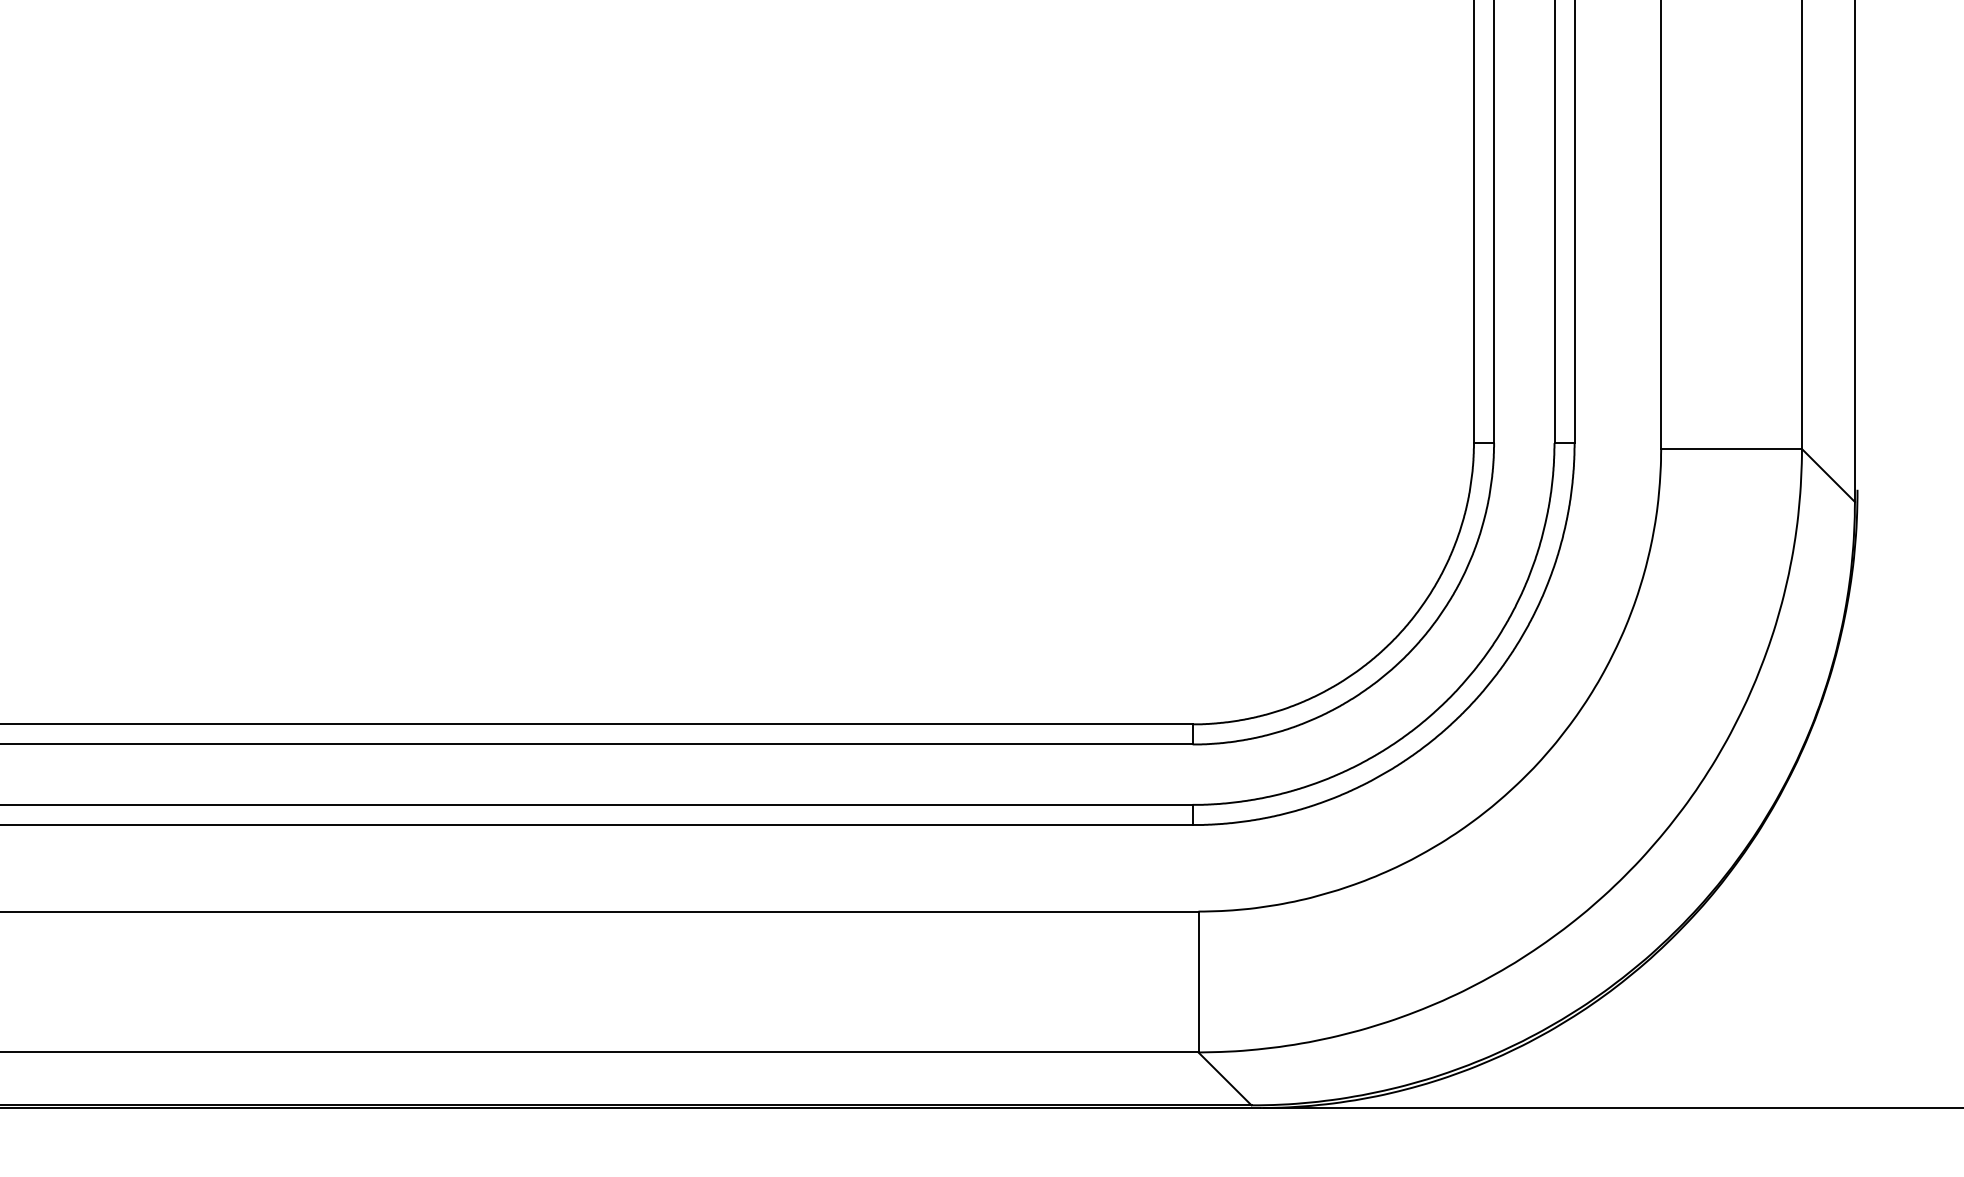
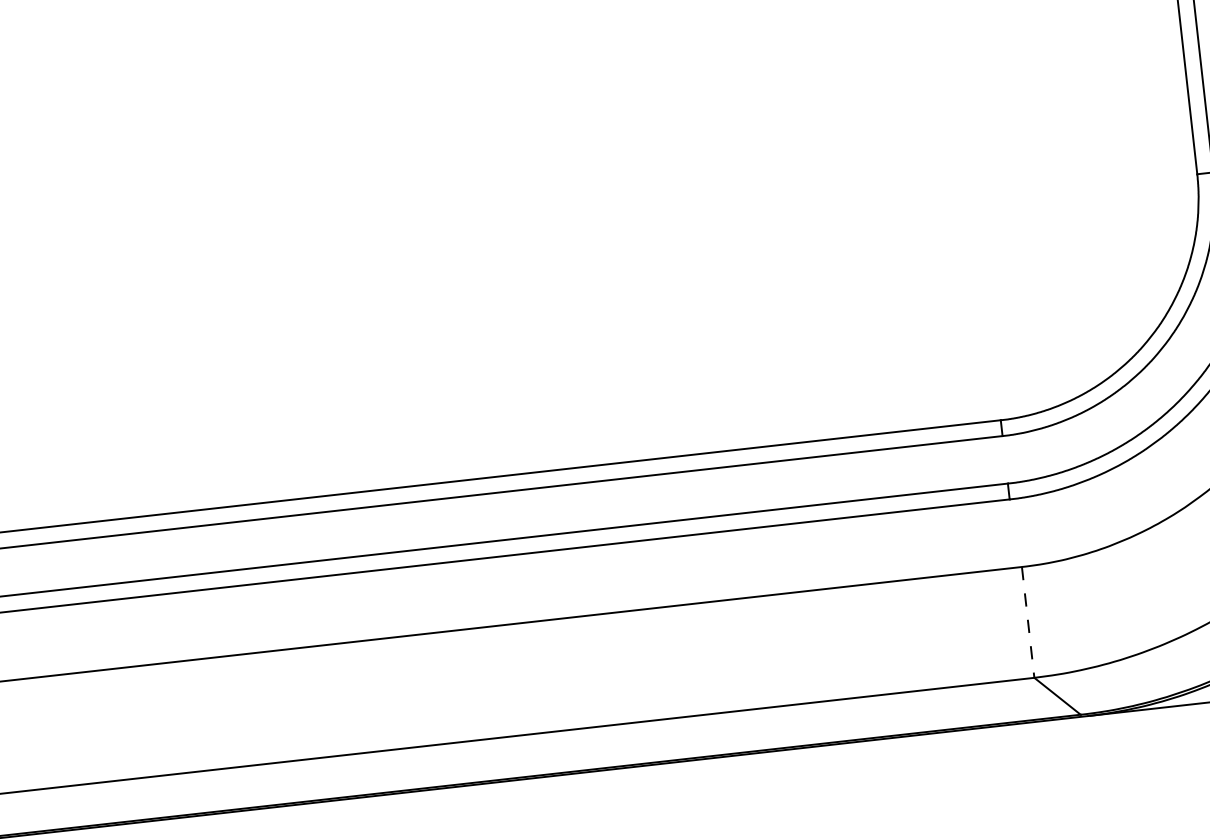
line: (1198, 982) -> (1028, 622), solid -> dashed

